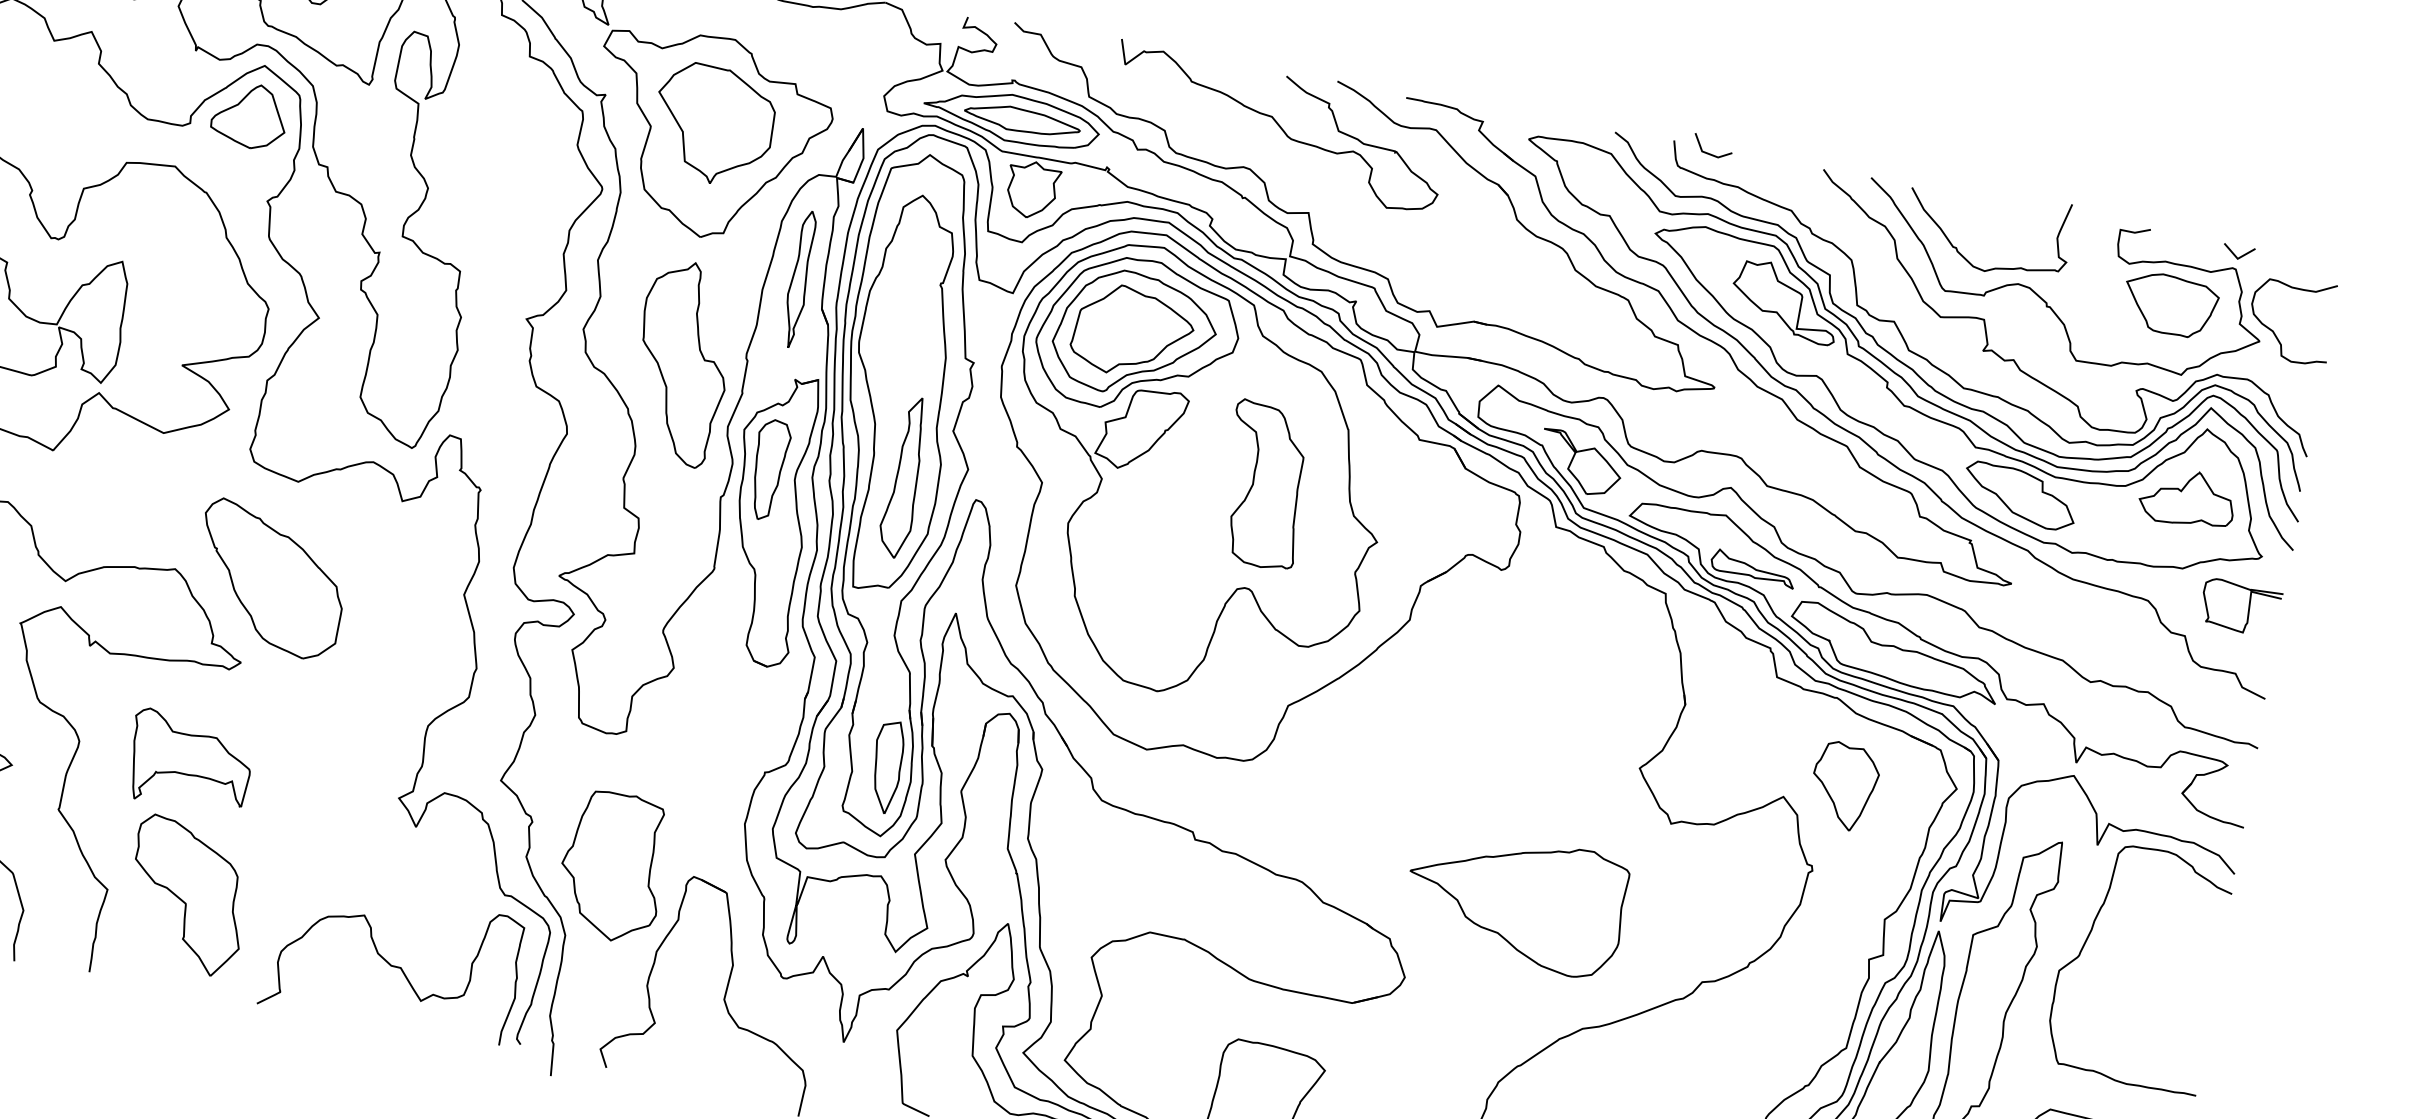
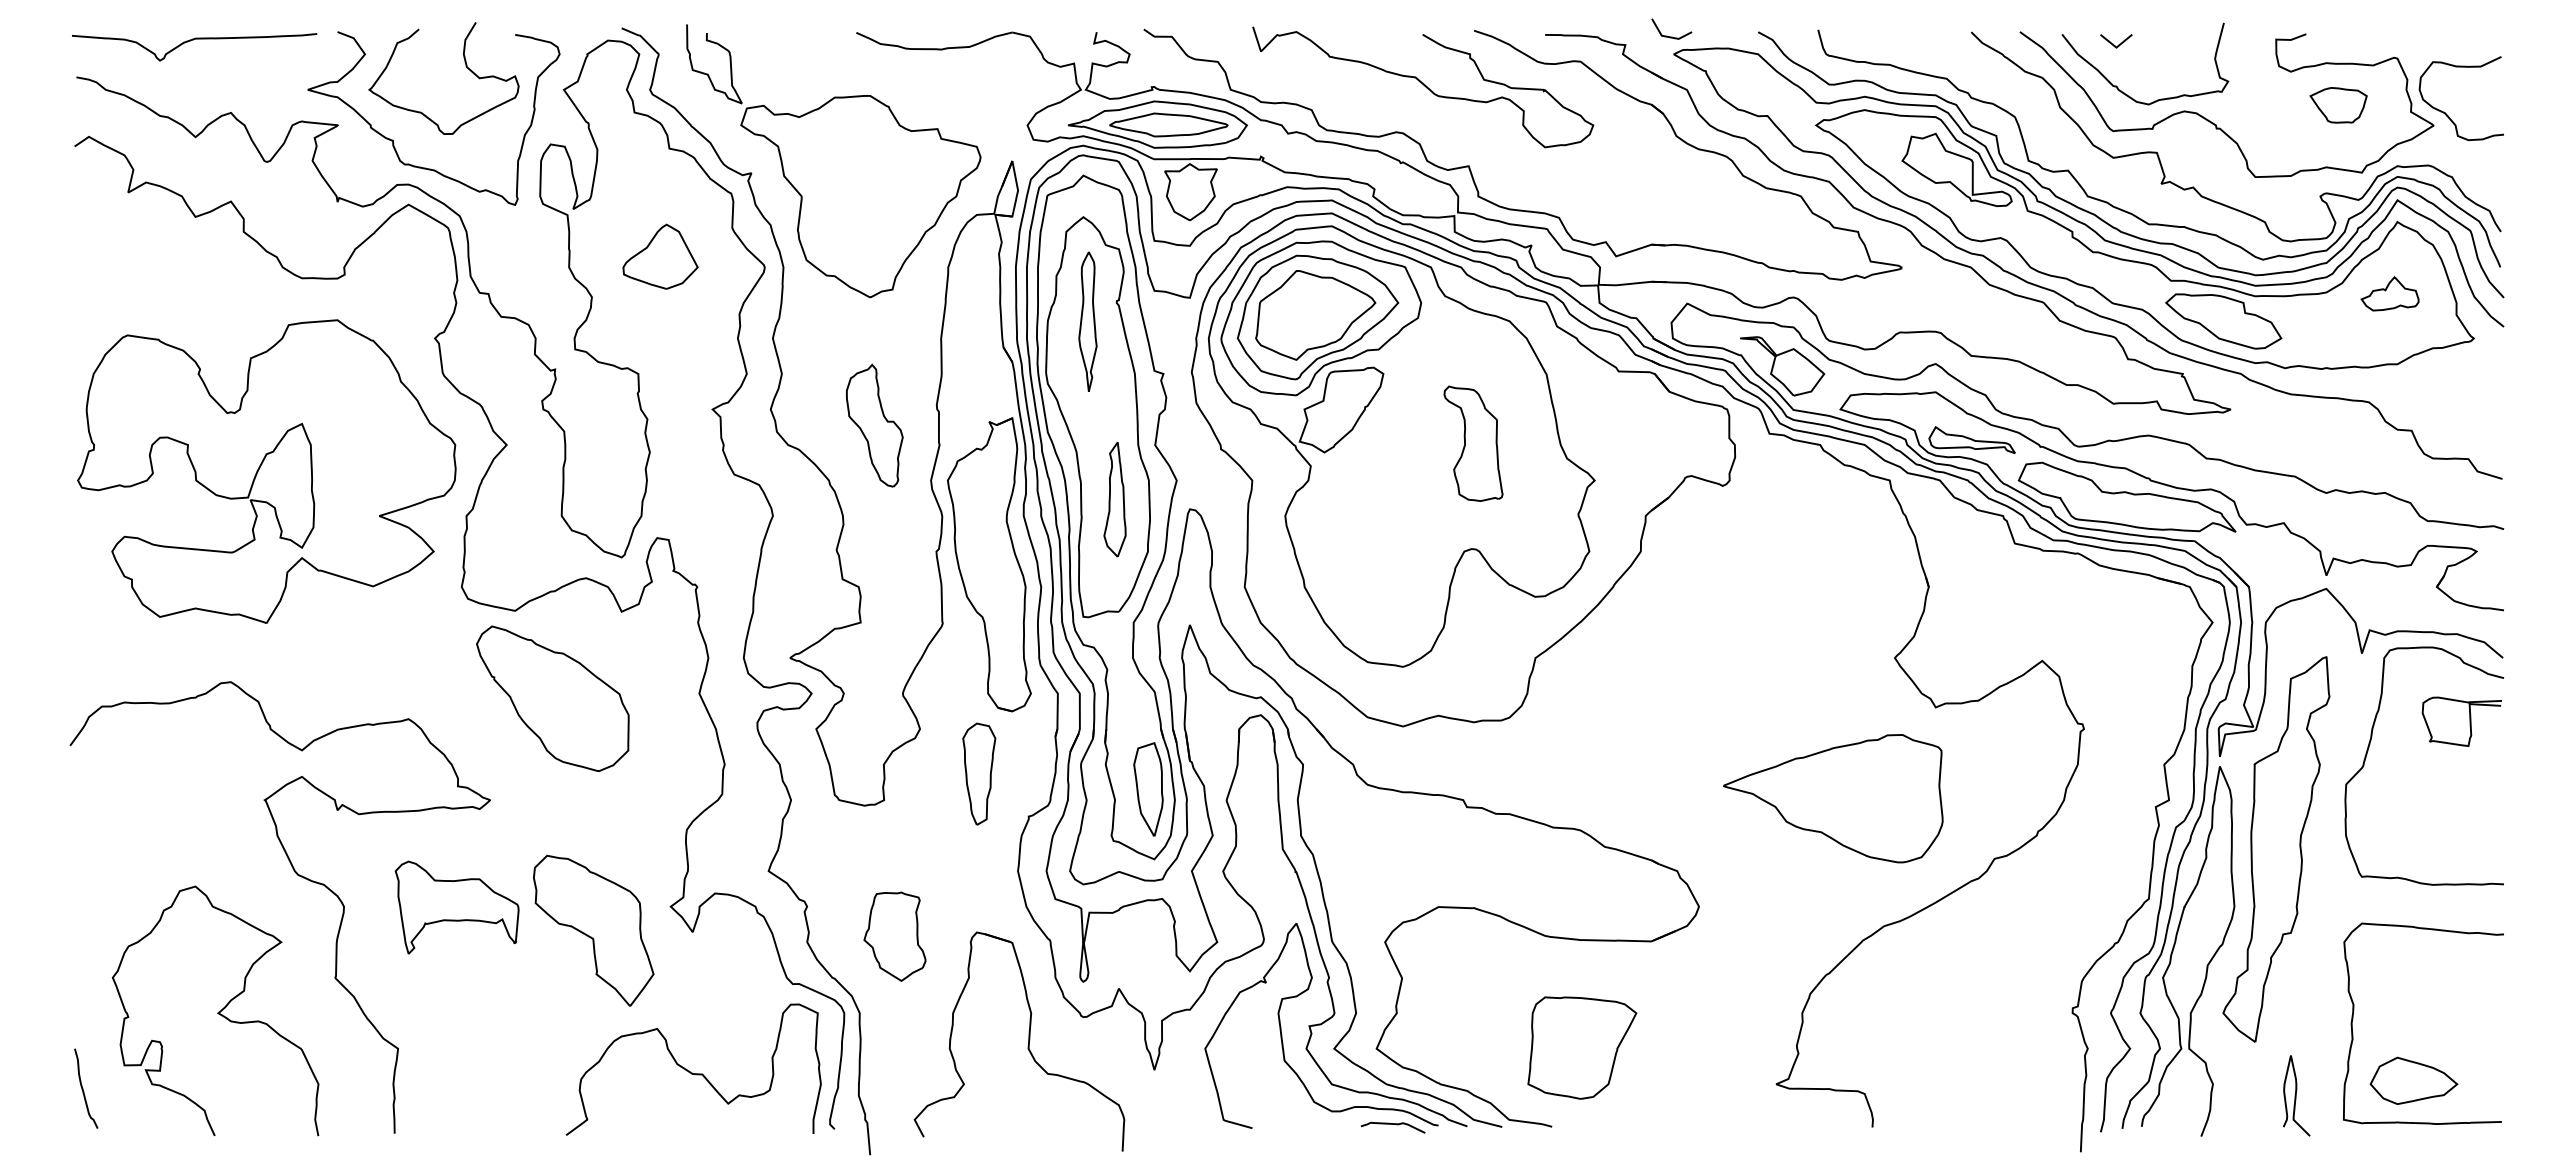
part: (249, 115) -> (660, 256), moved
part: (713, 124) -> (863, 183), removed
line: (1711, 153) -> (1671, 36), moved
line: (2241, 255) -> (2119, 43), moved
part: (799, 278) -> (1087, 321), moved
part: (2169, 305) -> (2338, 105), size x0.6
part: (682, 363) -> (874, 425), size x0.6
part: (769, 469) -> (979, 773), moved
part: (904, 477) -> (1114, 499), size x0.7
part: (1264, 485) -> (1473, 443), size x0.7
part: (2187, 497) -> (2389, 293), size x0.6
part: (270, 579) -> (552, 698), moved
curve: (2248, 608) -> (2469, 721), moved
part: (1844, 786) -> (2100, 639), removed
part: (612, 866) -> (894, 936), size x0.6
part: (187, 895) -> (593, 930), moved
part: (1515, 902) -> (1833, 798), moved

